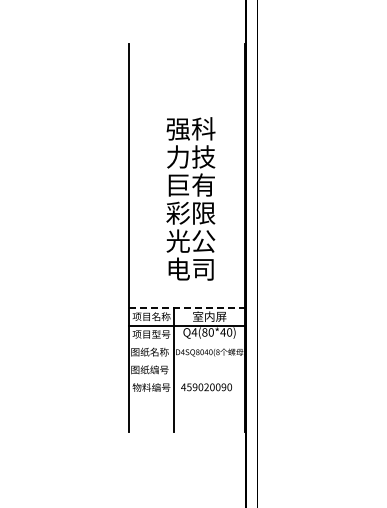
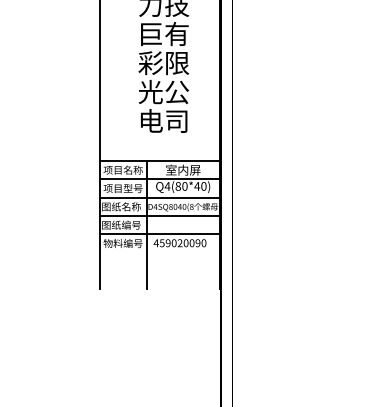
line: (187, 307) -> (160, 160), dashed -> solid
line: (186, 343) -> (159, 197), added
line: (186, 361) -> (159, 216), added
line: (186, 378) -> (159, 234), added

